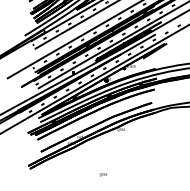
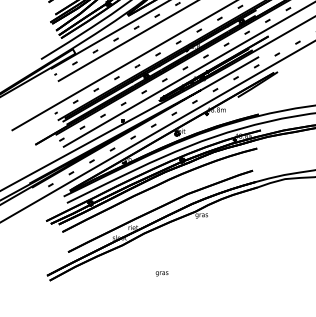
text: (102, 174) -> (160, 273), moved

